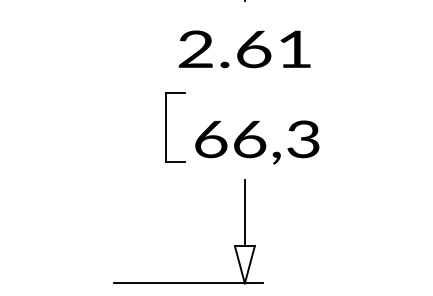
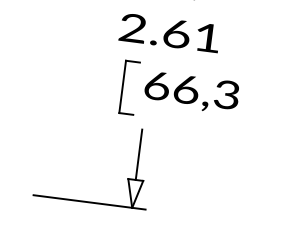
text: (244, 49) -> (169, 33), moved
text: (257, 142) -> (191, 92), moved
part: (234, 245) -> (128, 178), moved

